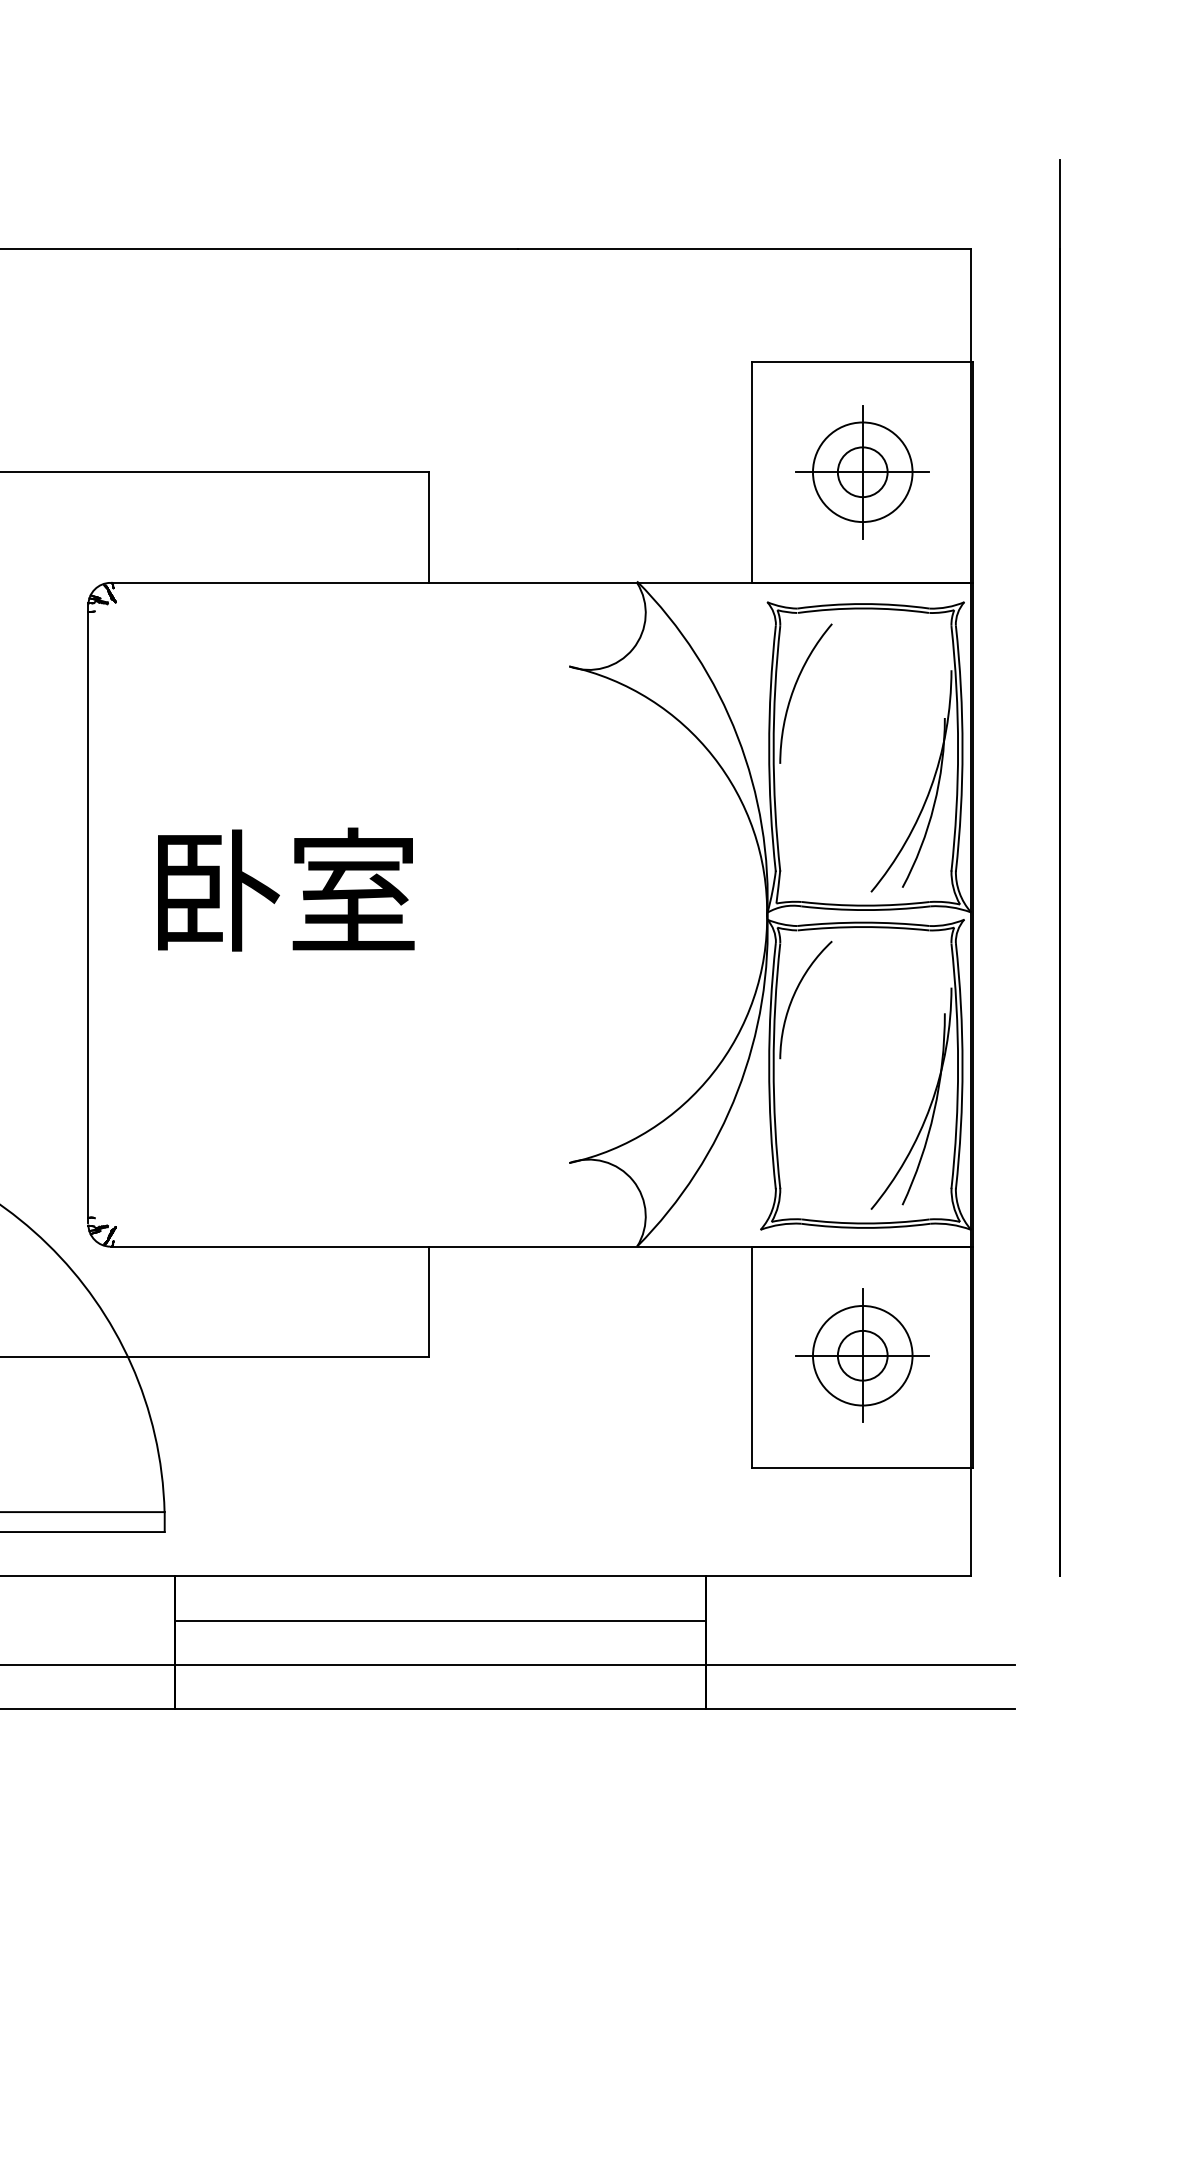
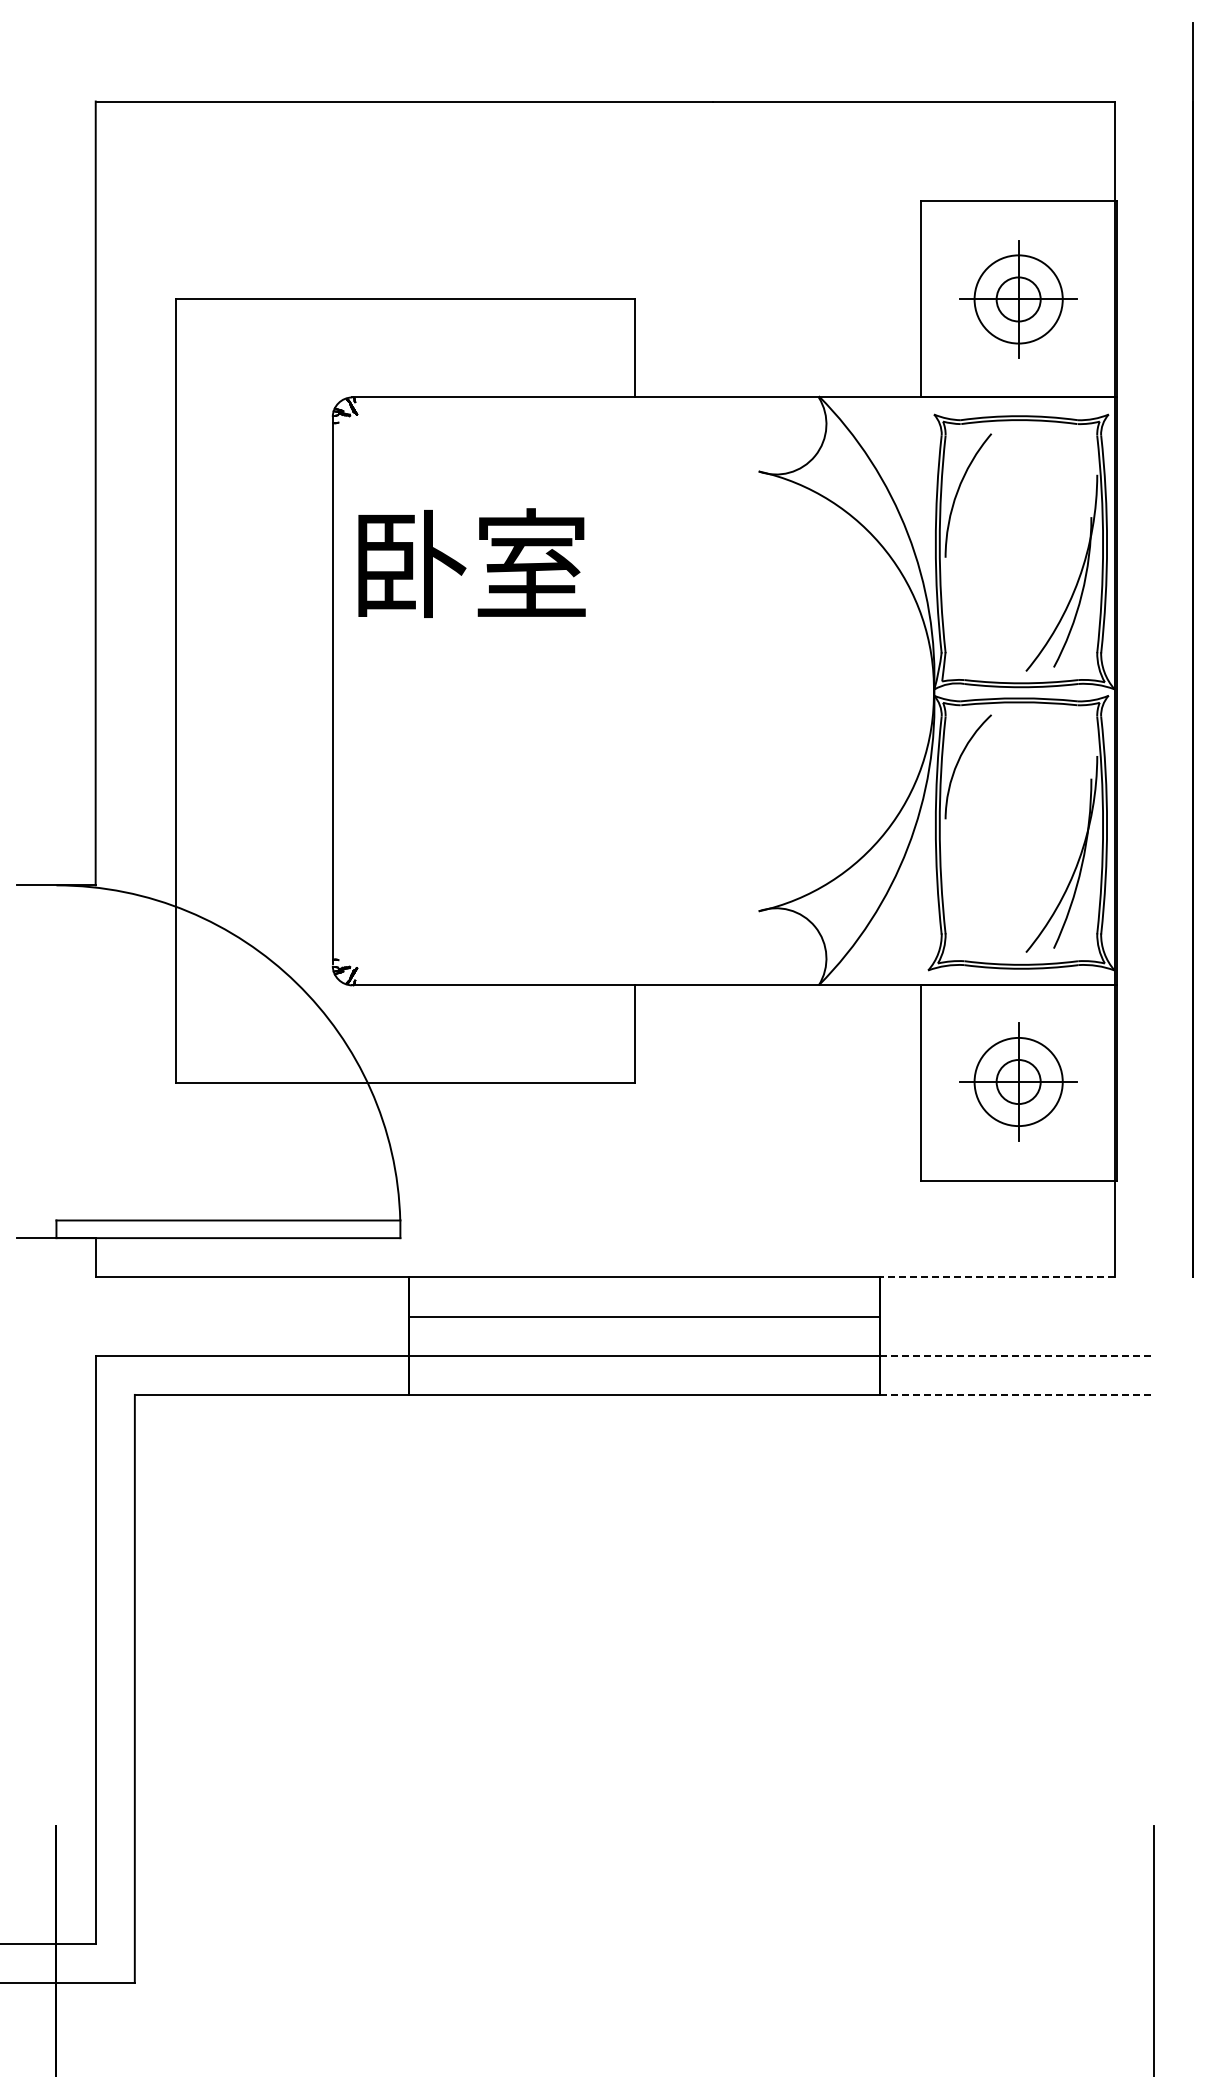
text: (285, 888) -> (471, 562), moved
line: (838, 1576) -> (997, 1277), solid -> dashed
line: (861, 1664) -> (1017, 1355), solid -> dashed
line: (861, 1708) -> (1017, 1394), solid -> dashed

